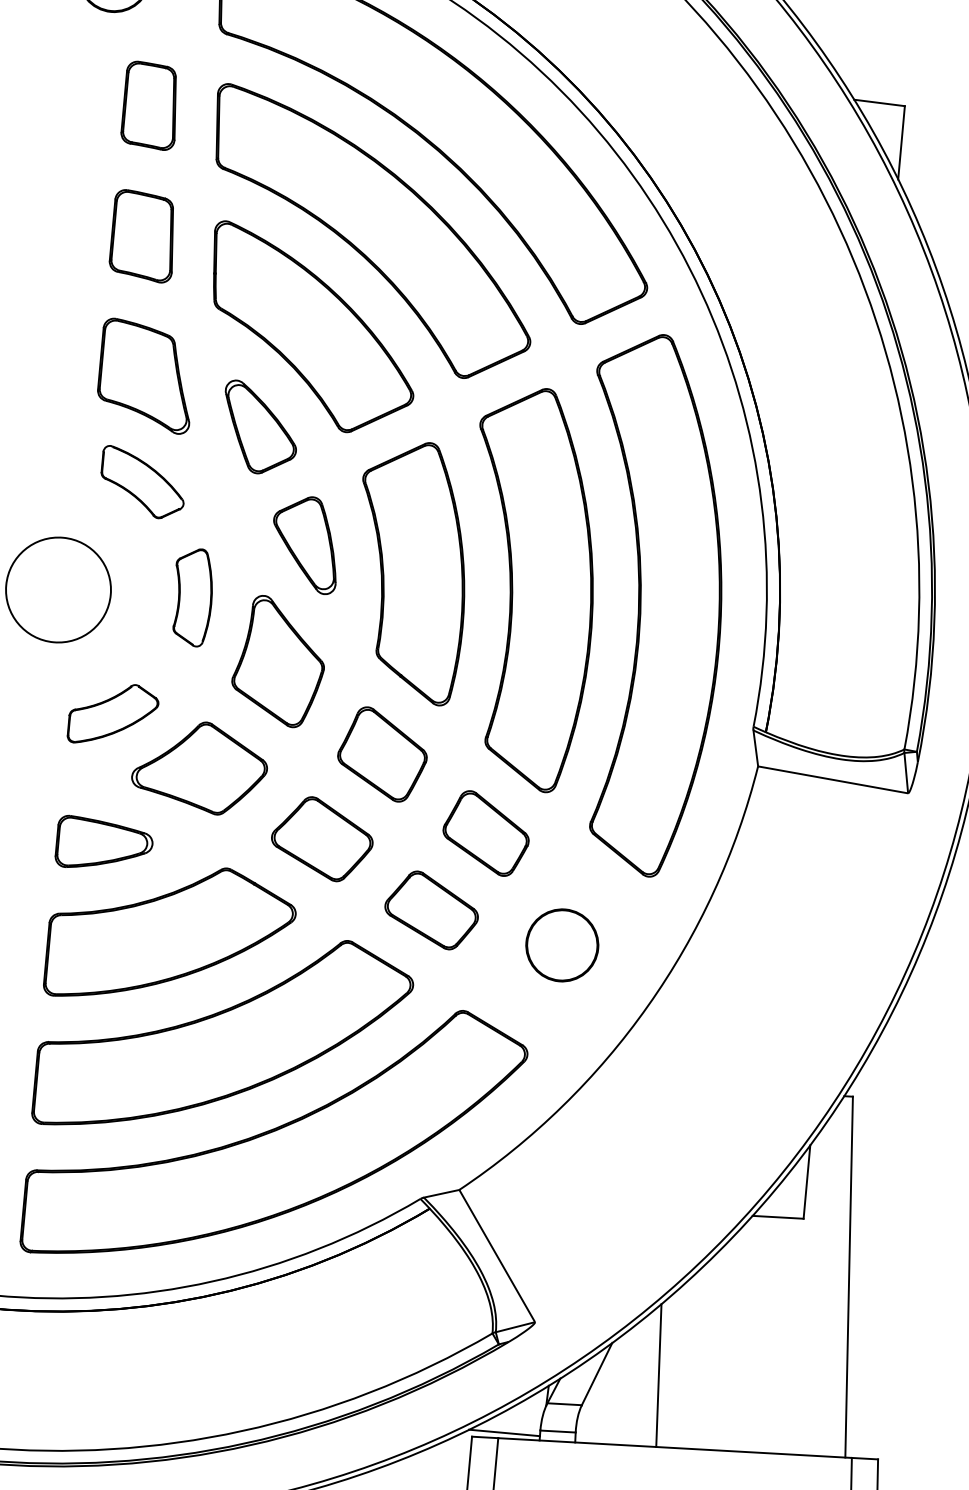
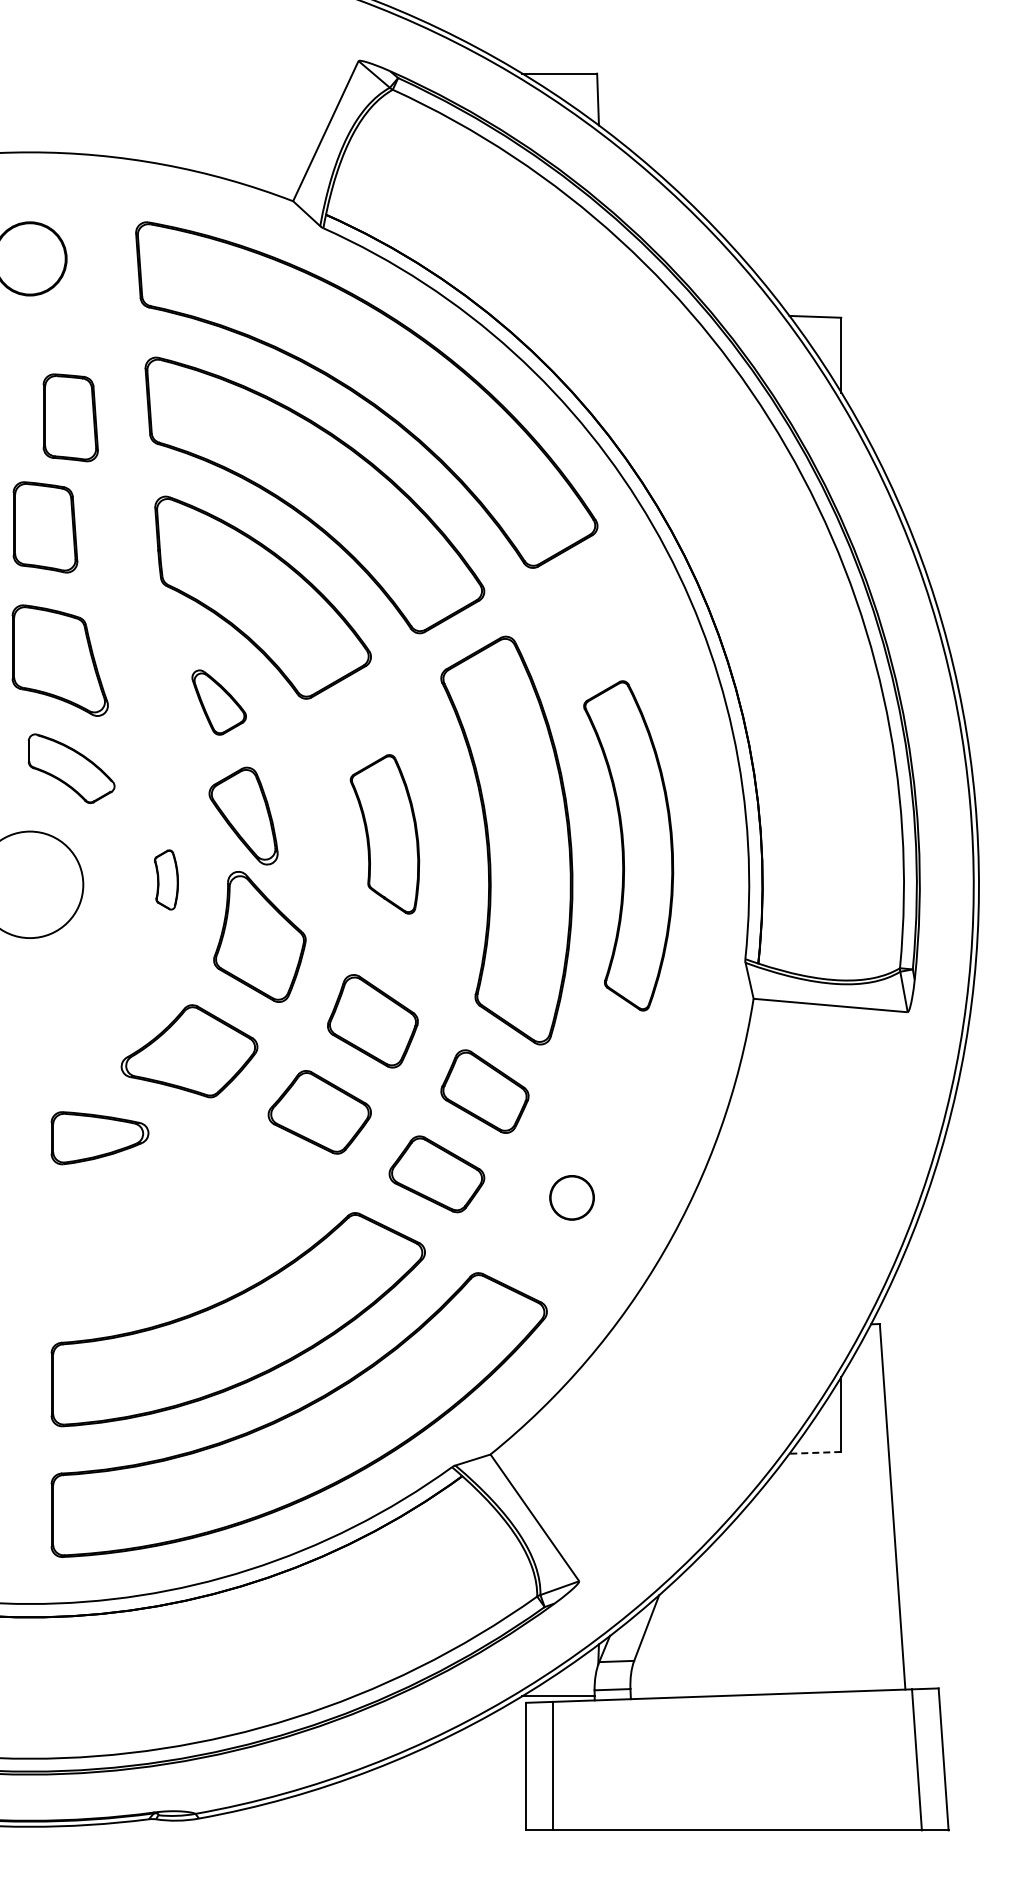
part: (150, 105) -> (70, 417), moved
part: (143, 236) -> (45, 527), moved
part: (145, 376) -> (59, 660), moved
part: (260, 428) -> (219, 702), size x0.7
part: (142, 482) -> (71, 768), moved
part: (305, 543) -> (243, 815), moved
part: (410, 572) -> (384, 834), size x0.6
part: (192, 596) -> (166, 879), size x0.6
part: (649, 604) -> (628, 845), size x0.6
part: (112, 714) -> (96, 1005), removed
part: (170, 935) -> (175, 1223), removed
circle: (561, 945) -> (571, 1197), size x0.6
line: (778, 1216) -> (815, 1452), solid -> dashed
line: (659, 1375) -> (709, 1623), removed

